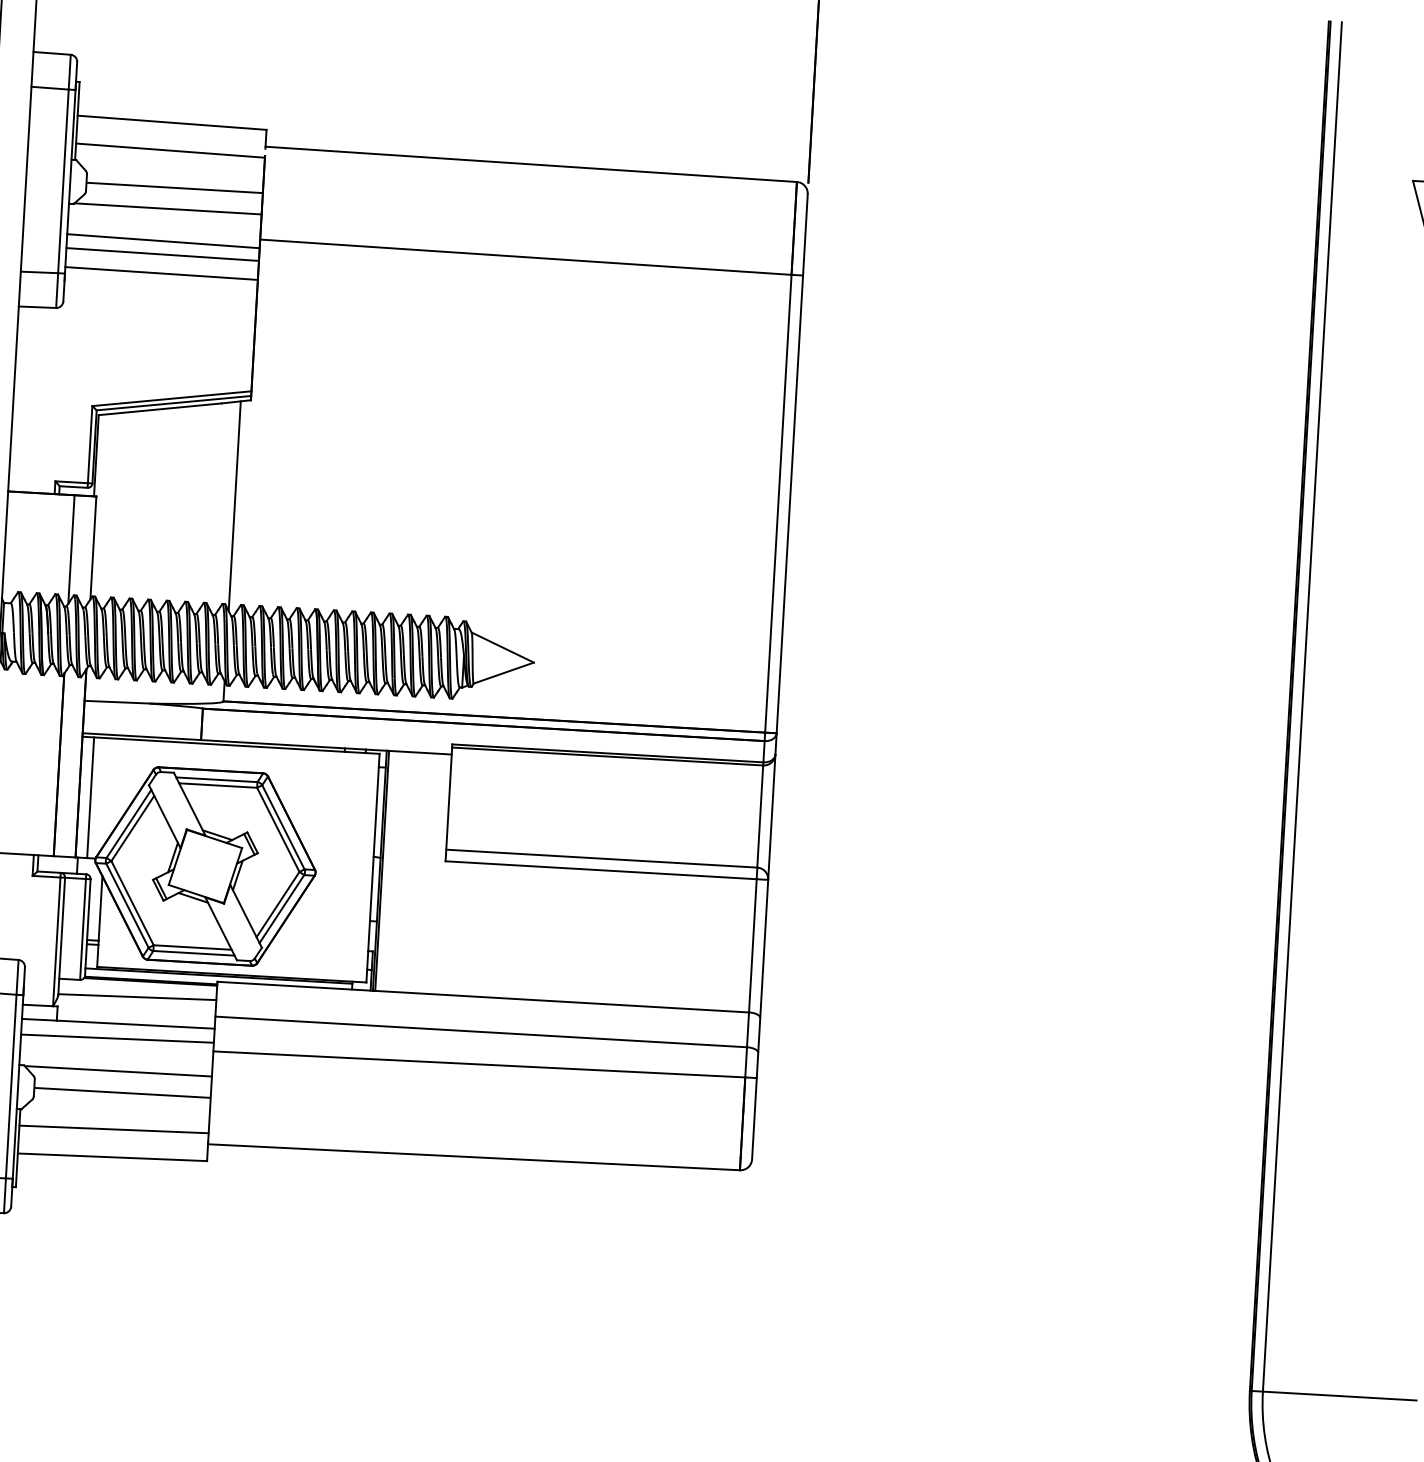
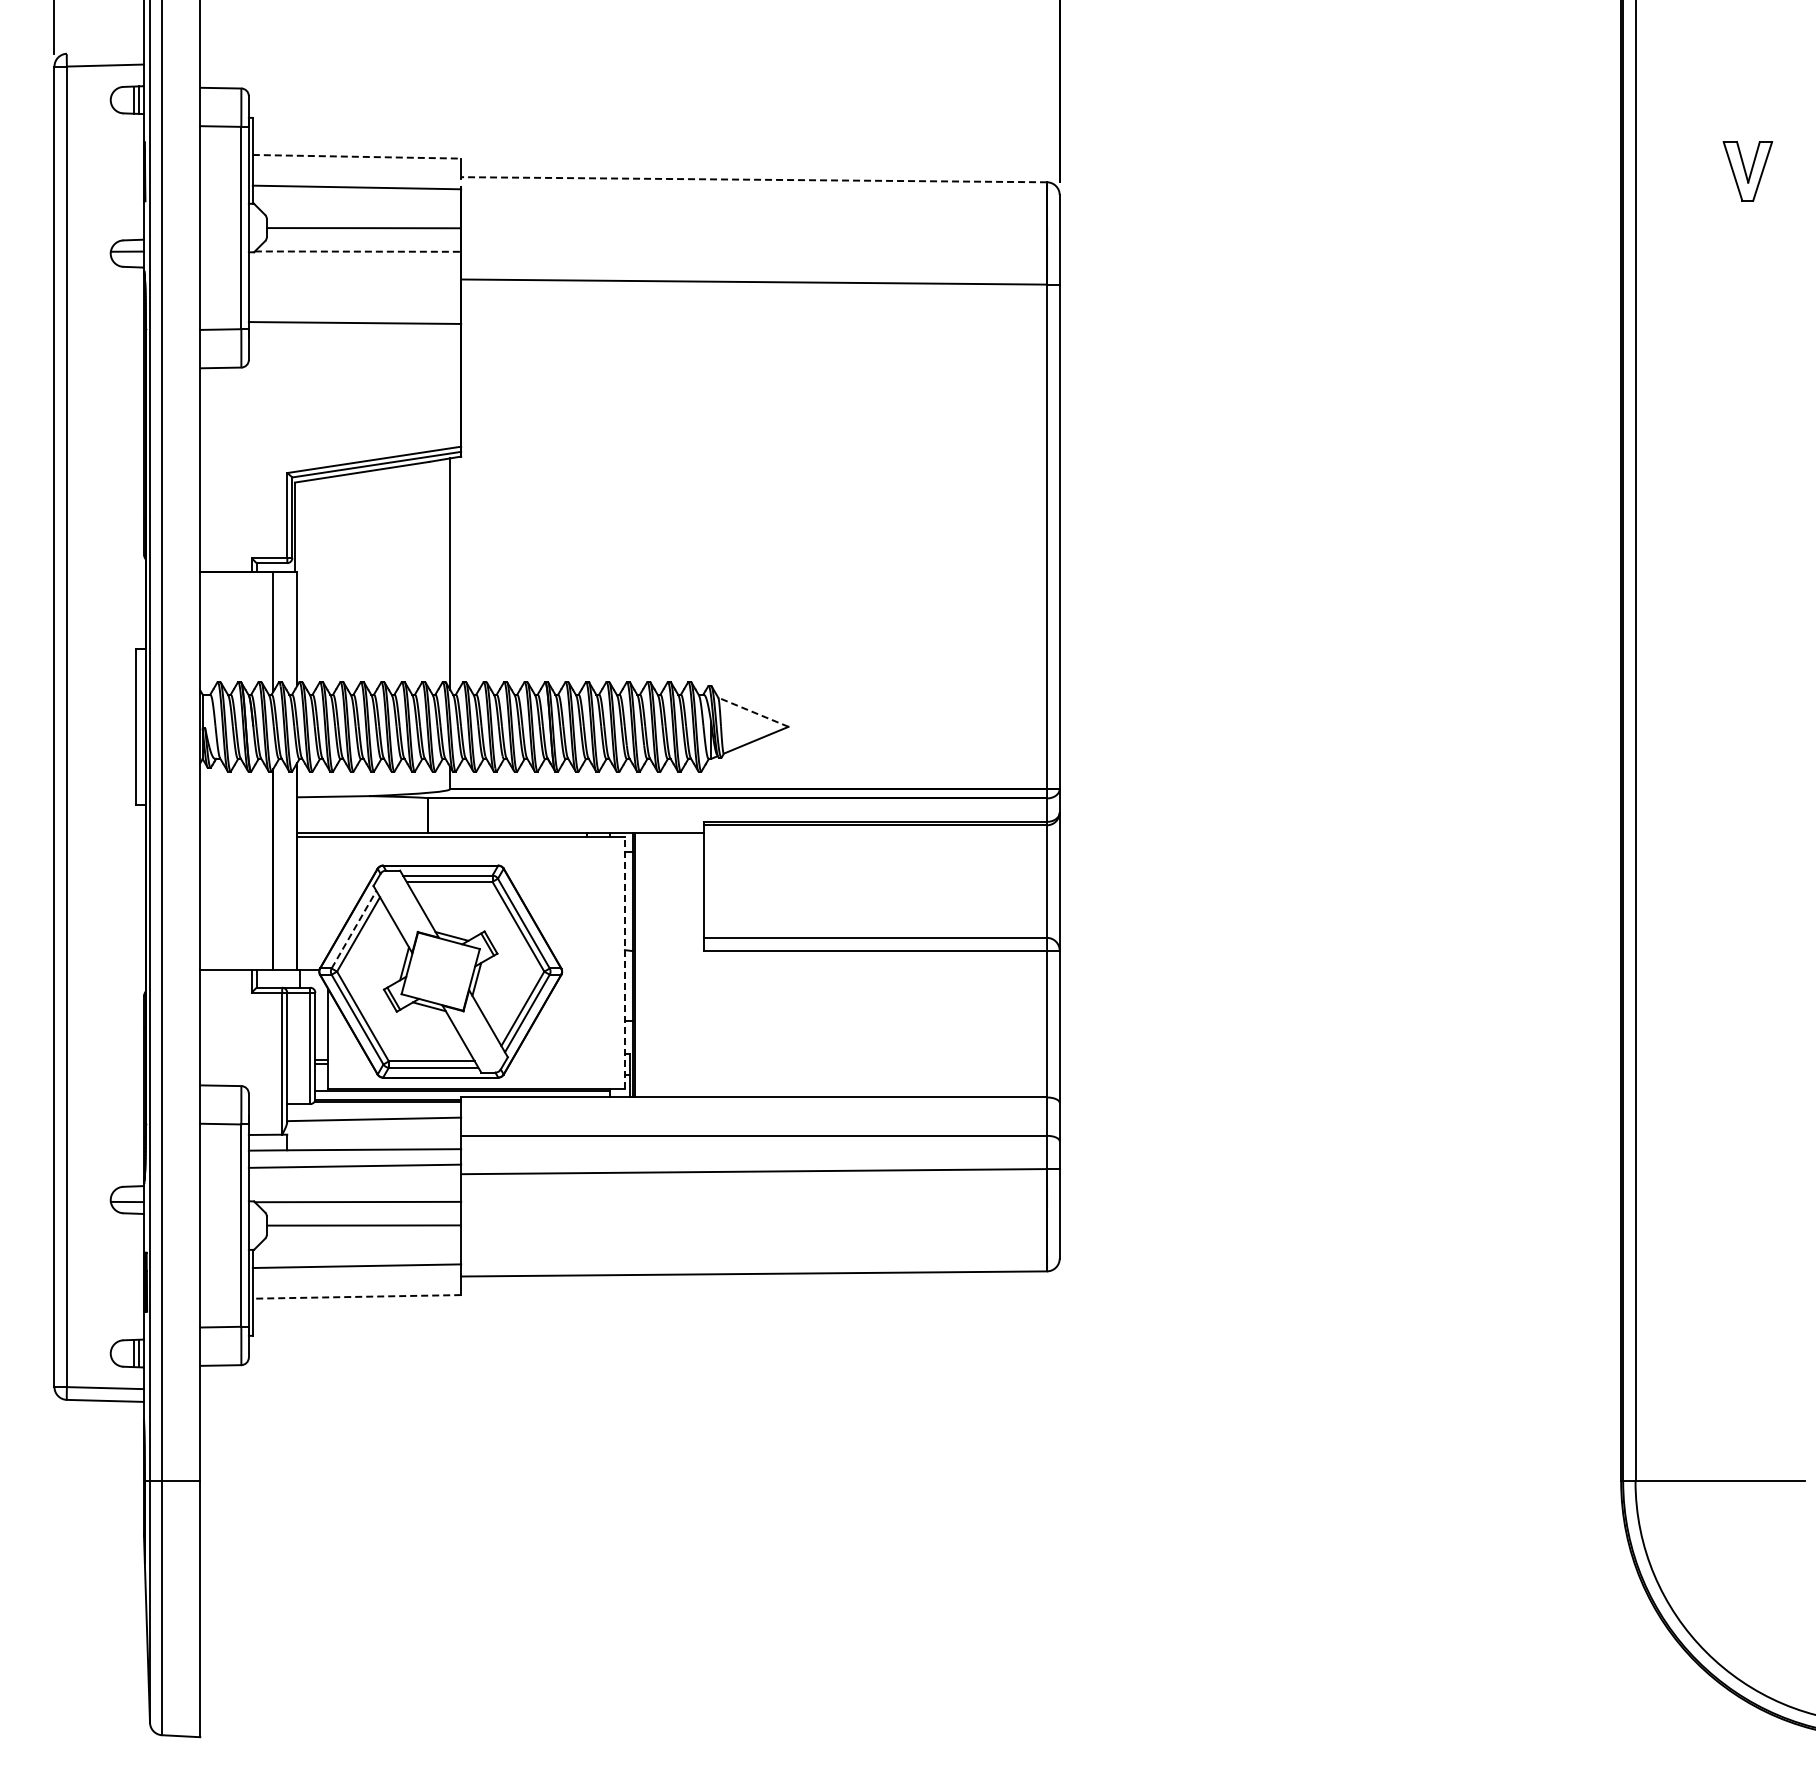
line: (172, 122) -> (357, 156), solid -> dashed
line: (531, 164) -> (754, 179), solid -> dashed
line: (168, 208) -> (358, 251), solid -> dashed
line: (163, 241) -> (354, 287), removed
line: (162, 254) -> (354, 302), removed
line: (502, 647) -> (753, 712), solid -> dashed
line: (90, 796) -> (310, 902), removed
line: (129, 823) -> (354, 929), solid -> dashed
line: (372, 867) -> (624, 962), solid -> dashed
line: (112, 1156) -> (356, 1296), solid -> dashed

